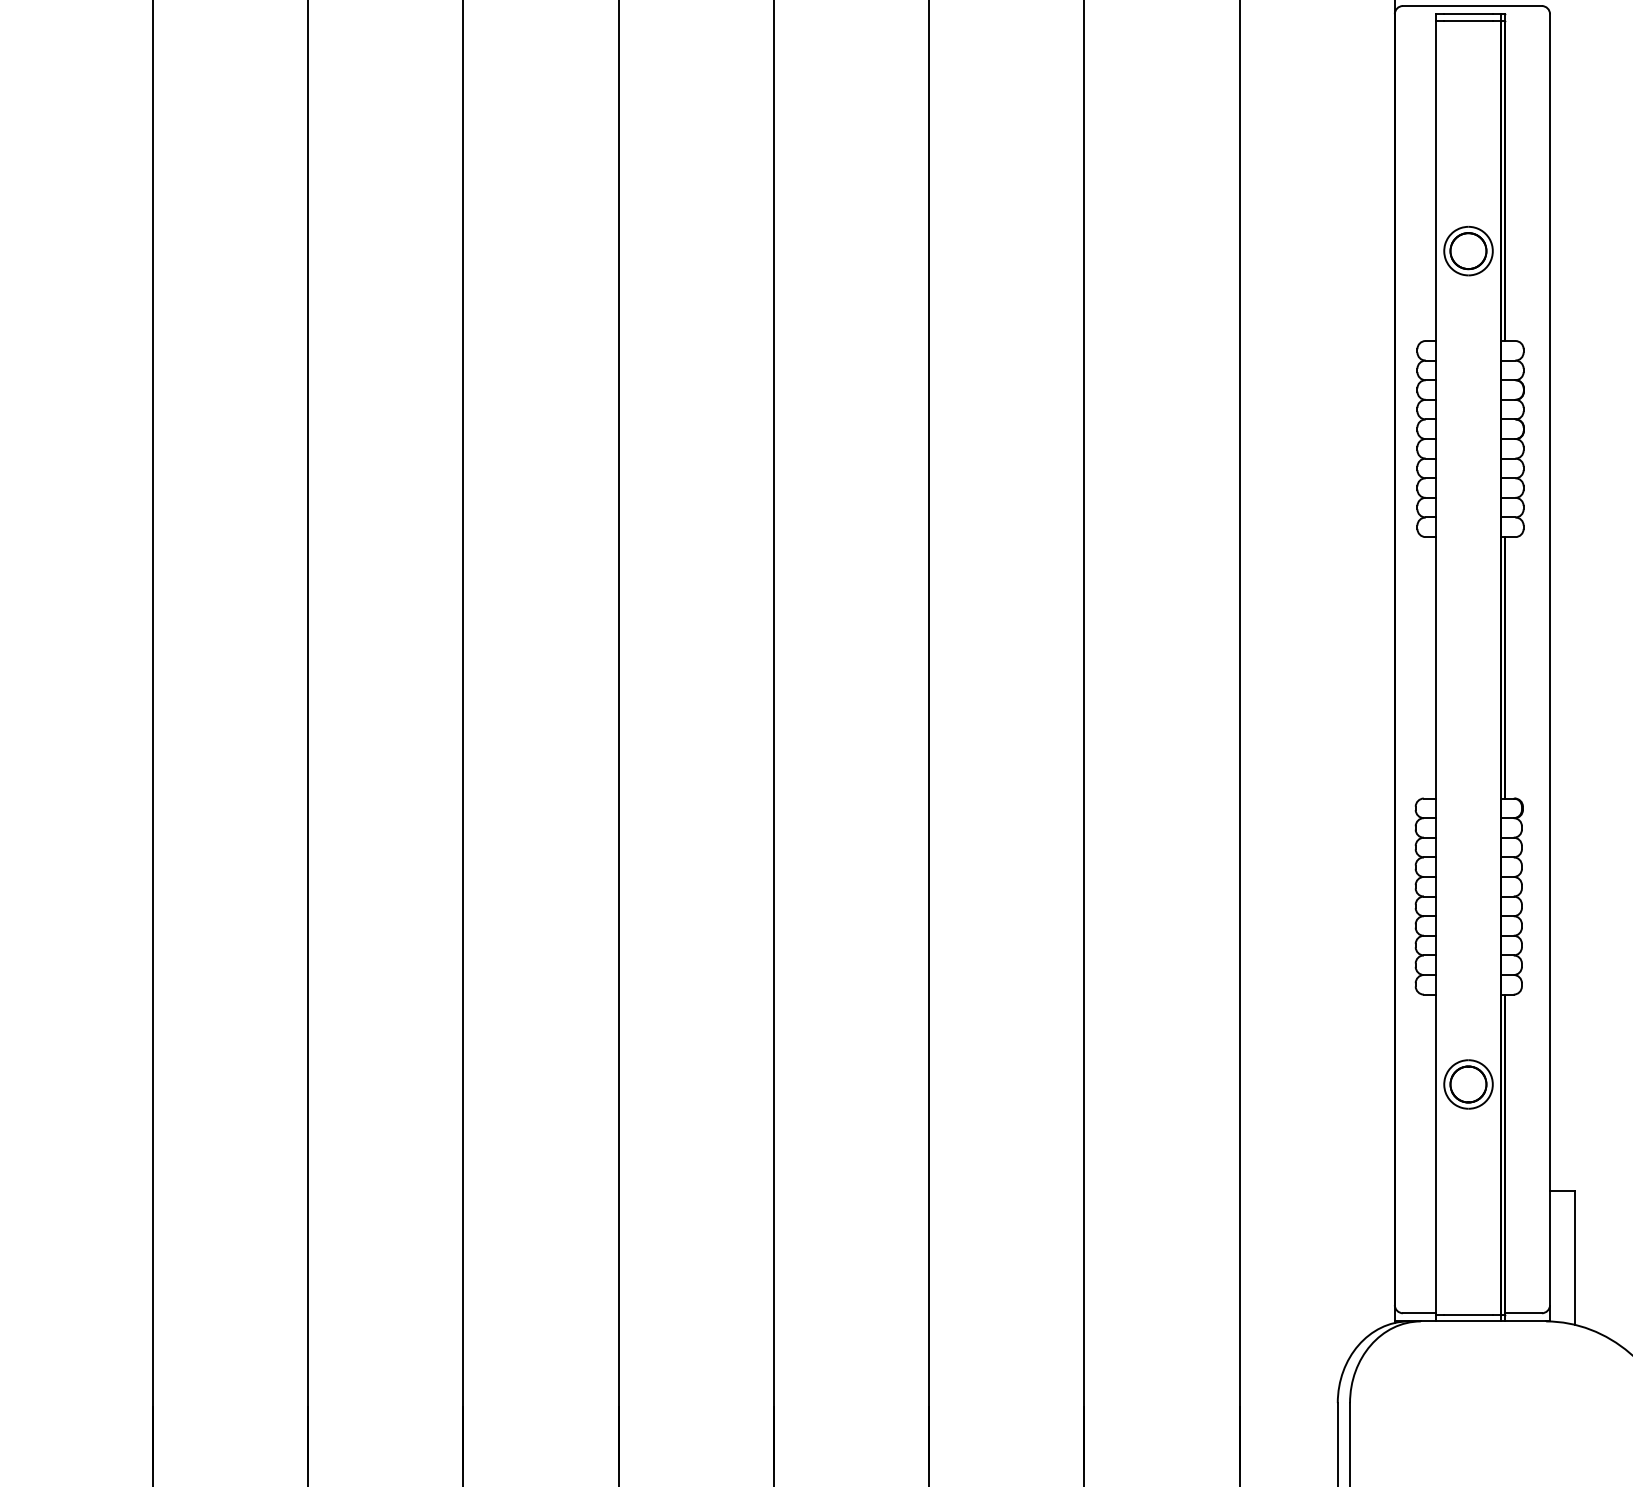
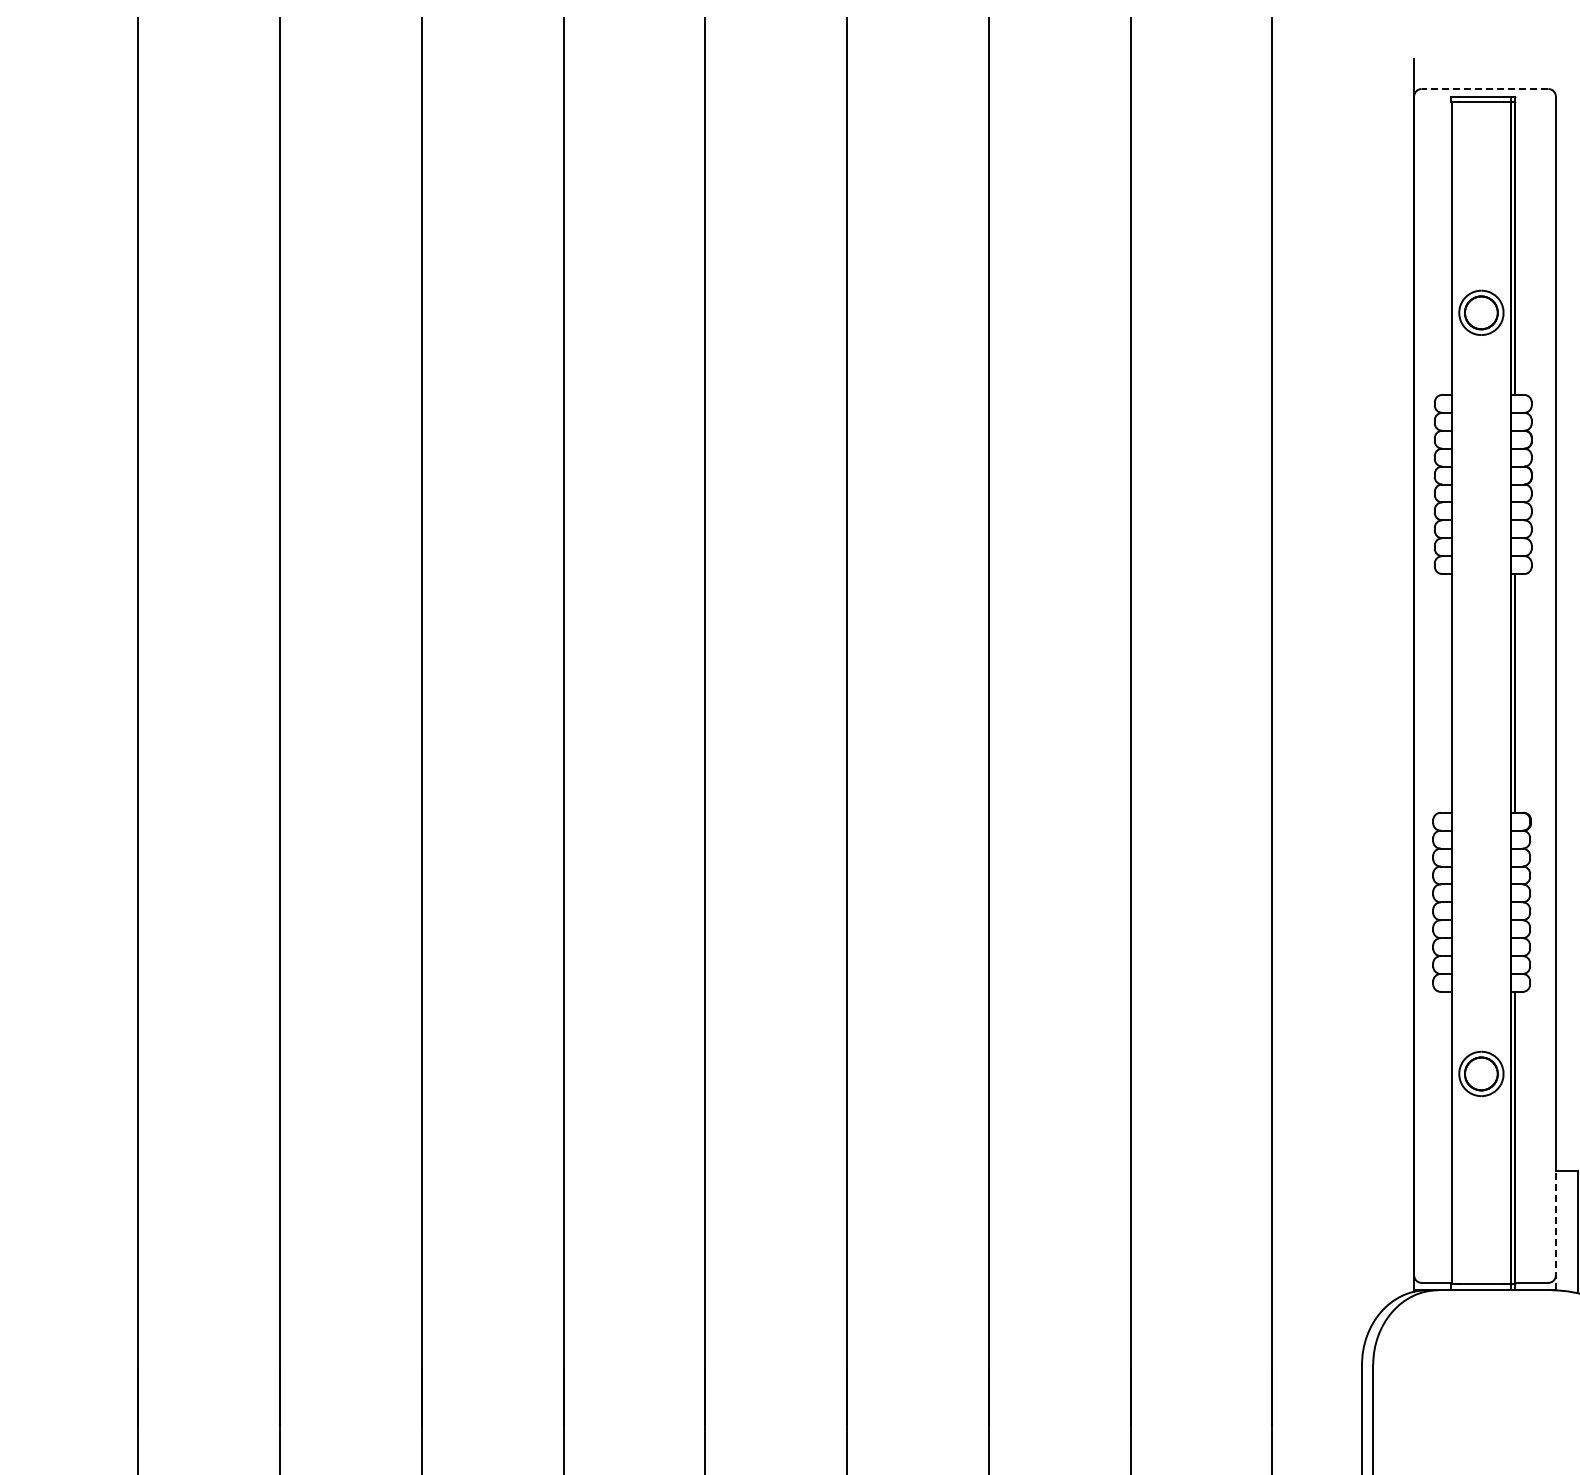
line: (1471, 6) -> (1484, 89), solid -> dashed
line: (1549, 1255) -> (1555, 1230), solid -> dashed

